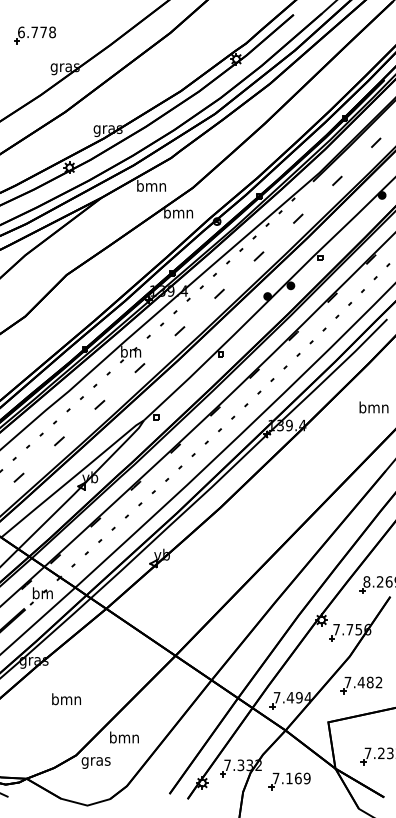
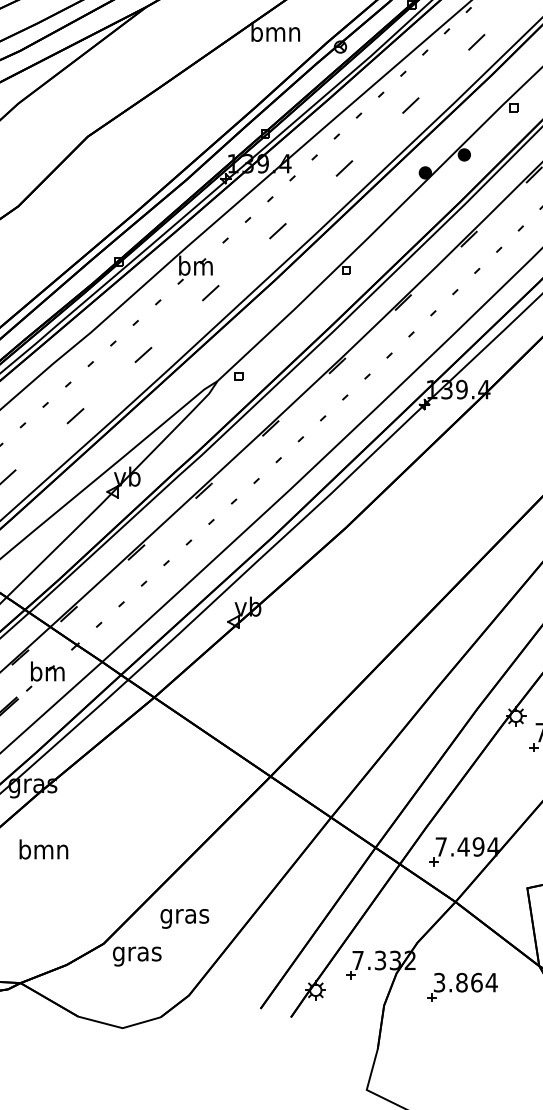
text: (66, 699) -> (43, 849), moved
text: (124, 738) -> (184, 915), bmn -> gras
text: (291, 778) -> (465, 982), 7.169 -> 3.864

